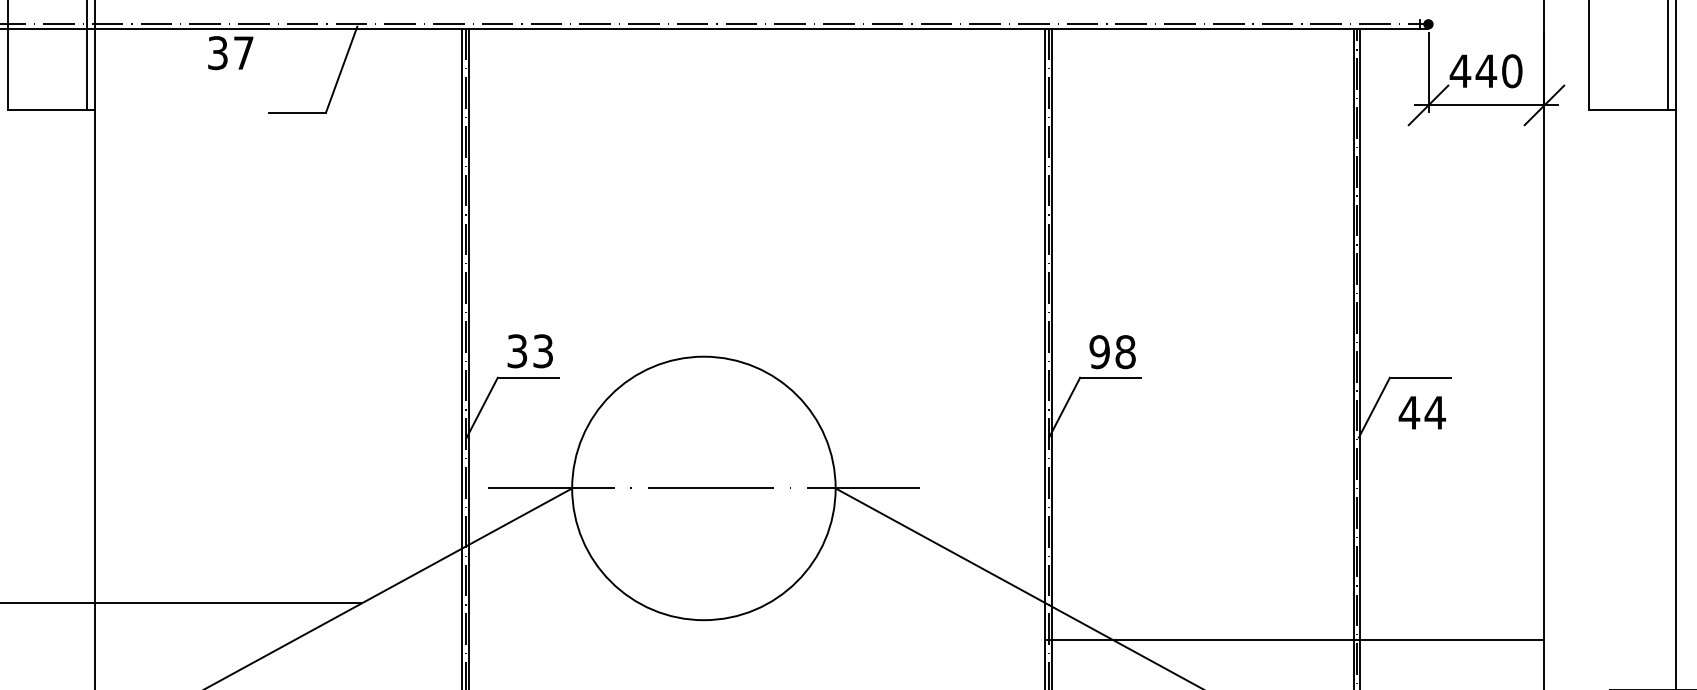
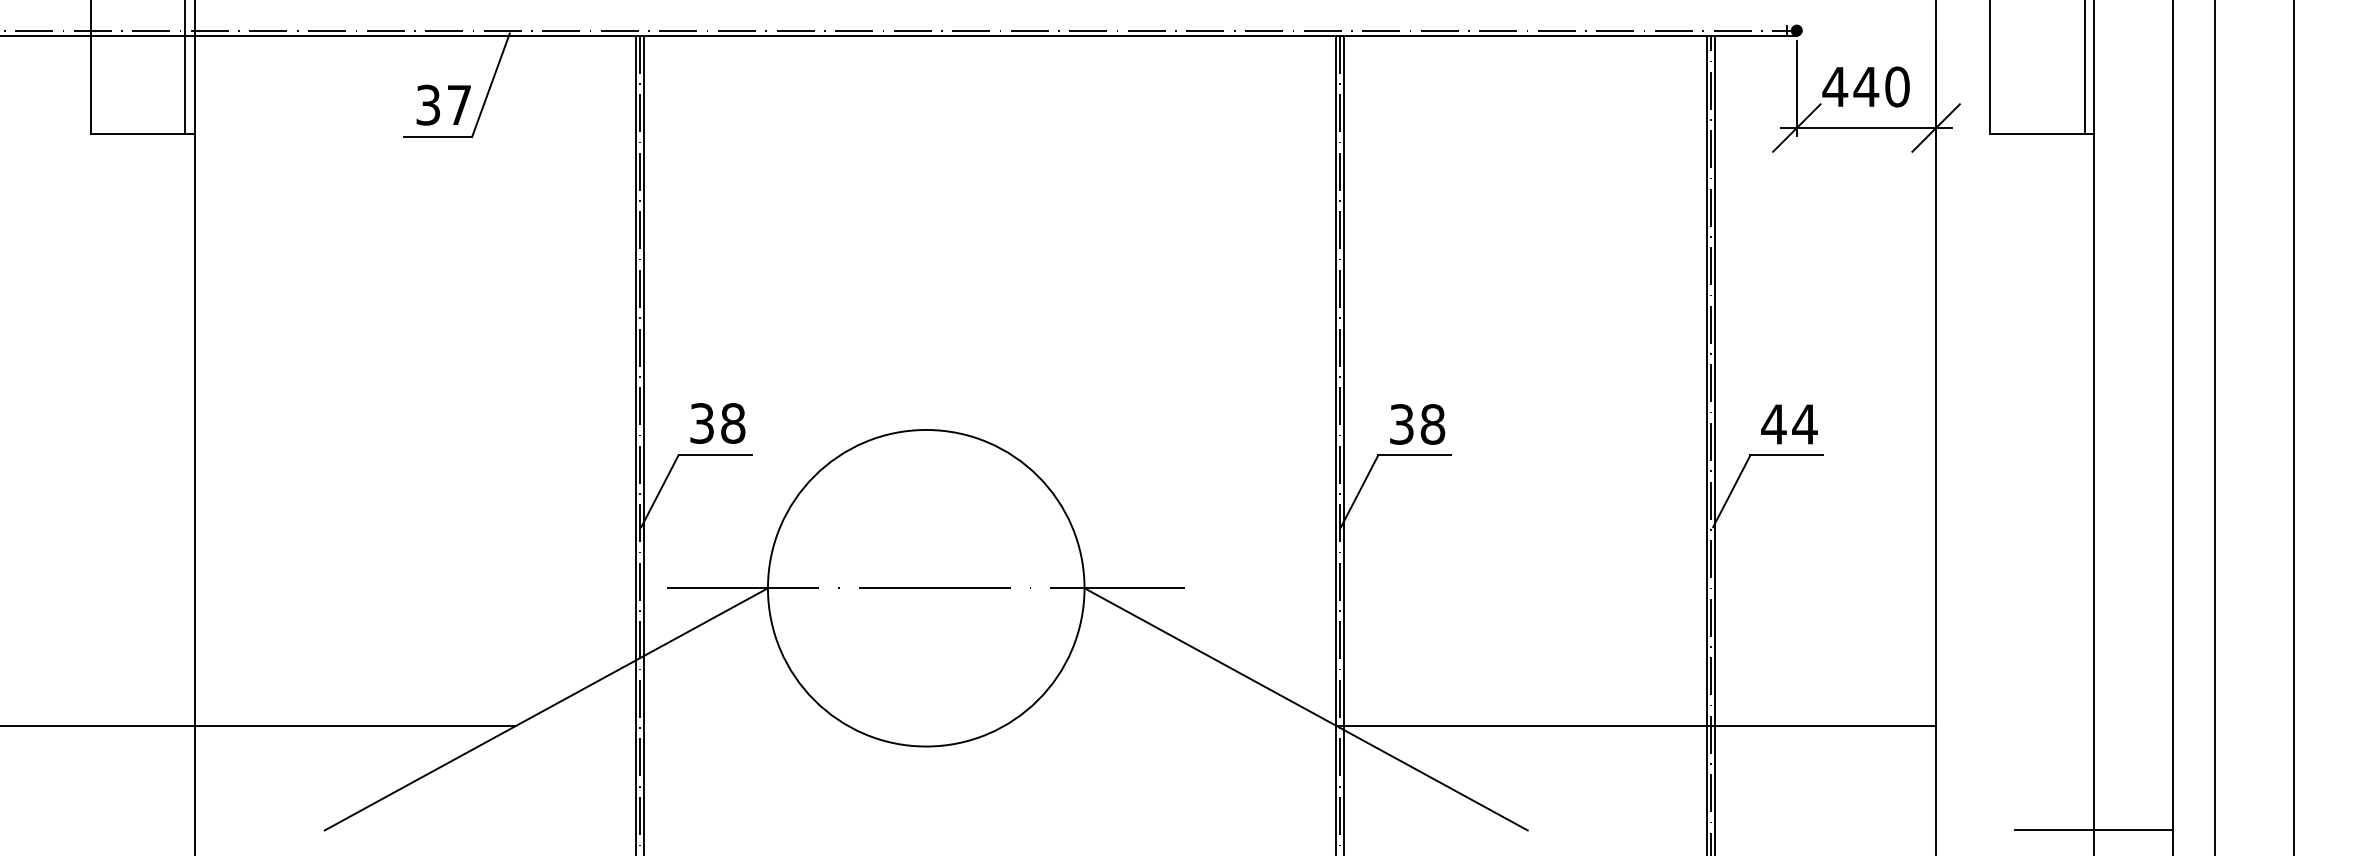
text: (230, 52) -> (443, 104), moved
text: (543, 351) -> (733, 423), 33 -> 38
text: (1099, 352) -> (1401, 424), 98 -> 38
text: (1422, 412) -> (1789, 424), moved
line: (1295, 639) -> (1636, 725), moved

